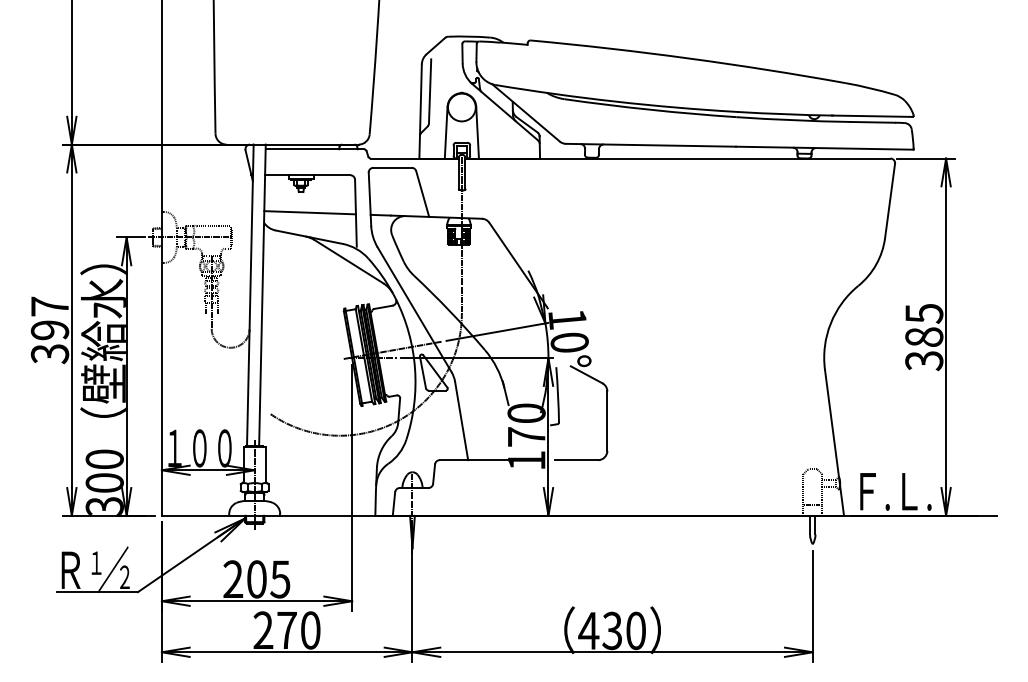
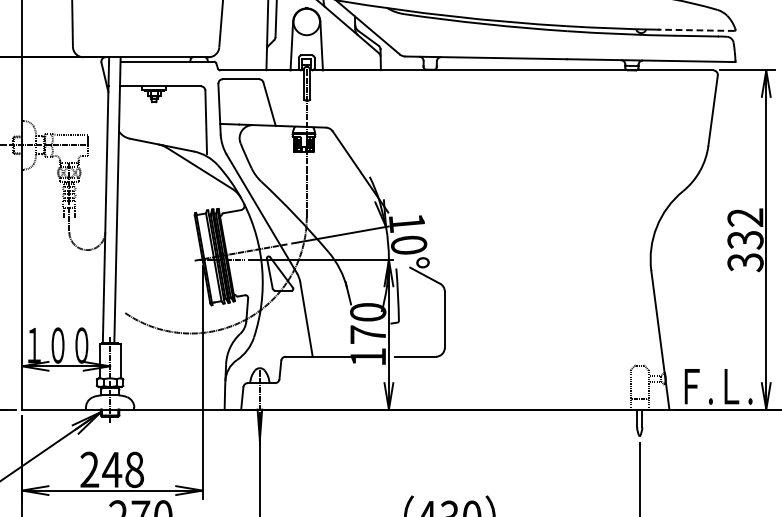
line: (871, 116) -> (695, 30), solid -> dashed
line: (309, 212) -> (162, 121), removed
text: (924, 325) -> (745, 228), 385 -> 332
text: (268, 579) -> (123, 469), 205 -> 248

